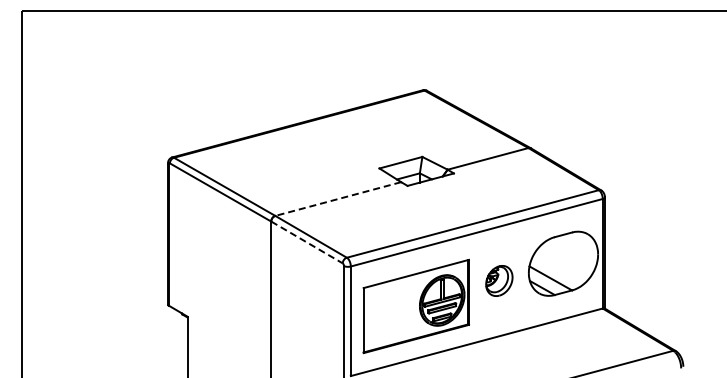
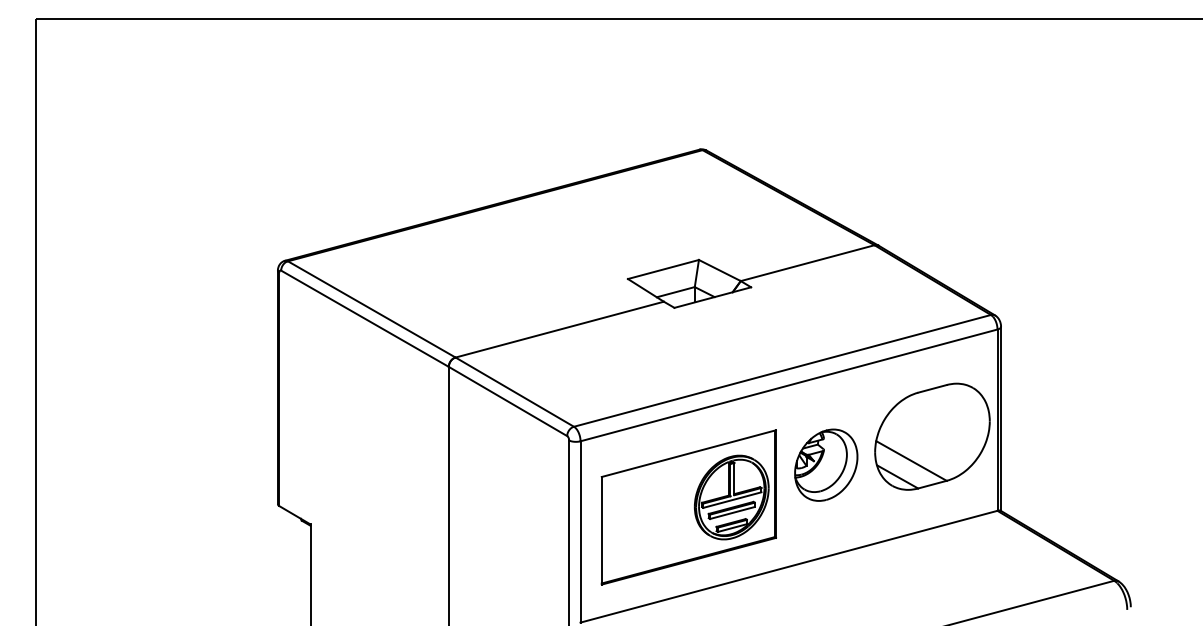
line: (337, 199) -> (558, 330), dashed -> solid
line: (307, 242) -> (508, 401), dashed -> solid
part: (499, 280) -> (826, 464), size x1.43

